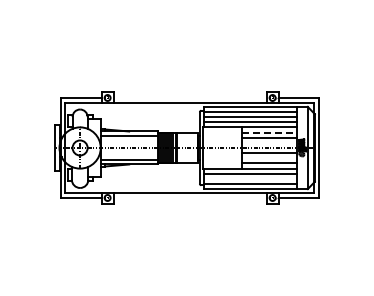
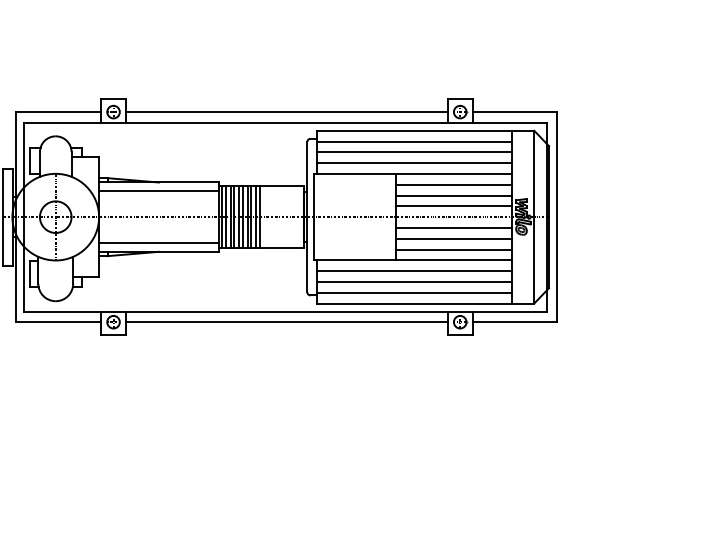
line: (189, 98) -> (285, 113), added
line: (269, 132) -> (453, 184), dashed -> solid
line: (269, 142) -> (453, 205), added
line: (269, 158) -> (453, 239), added
line: (250, 178) -> (413, 281), added
line: (189, 197) -> (285, 321), added

